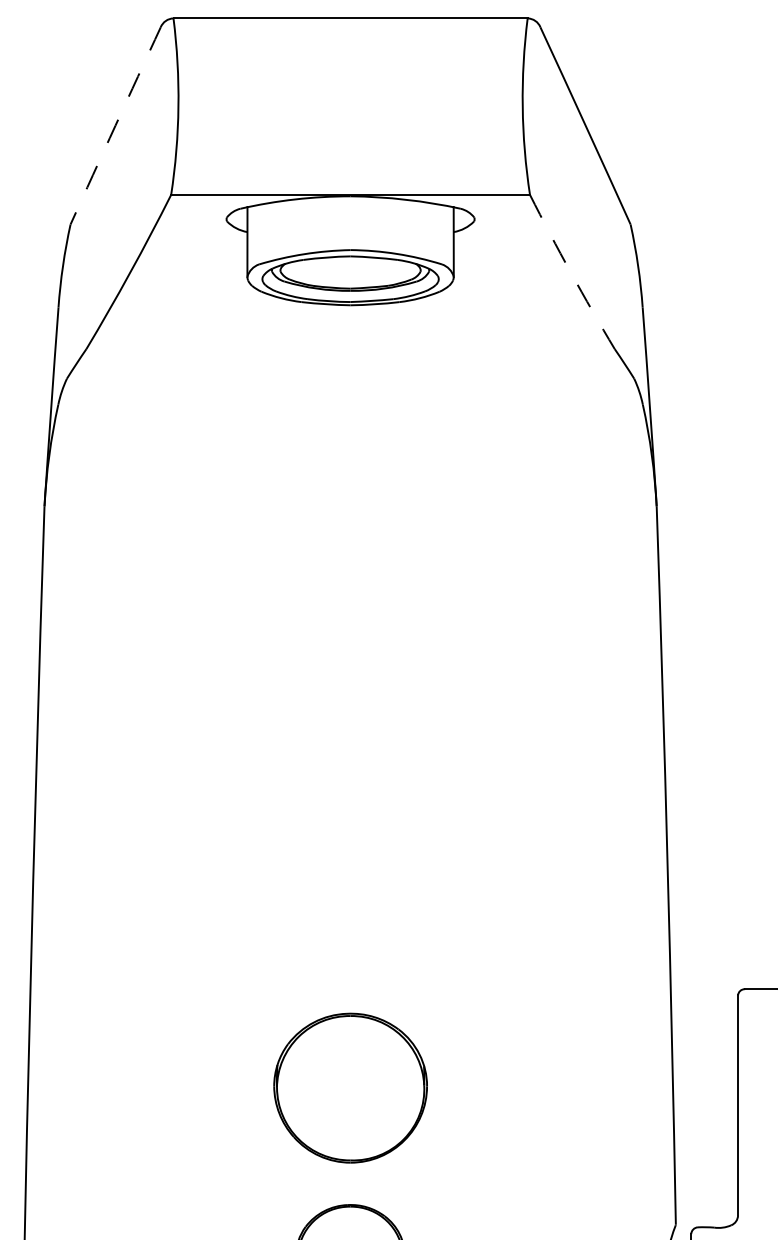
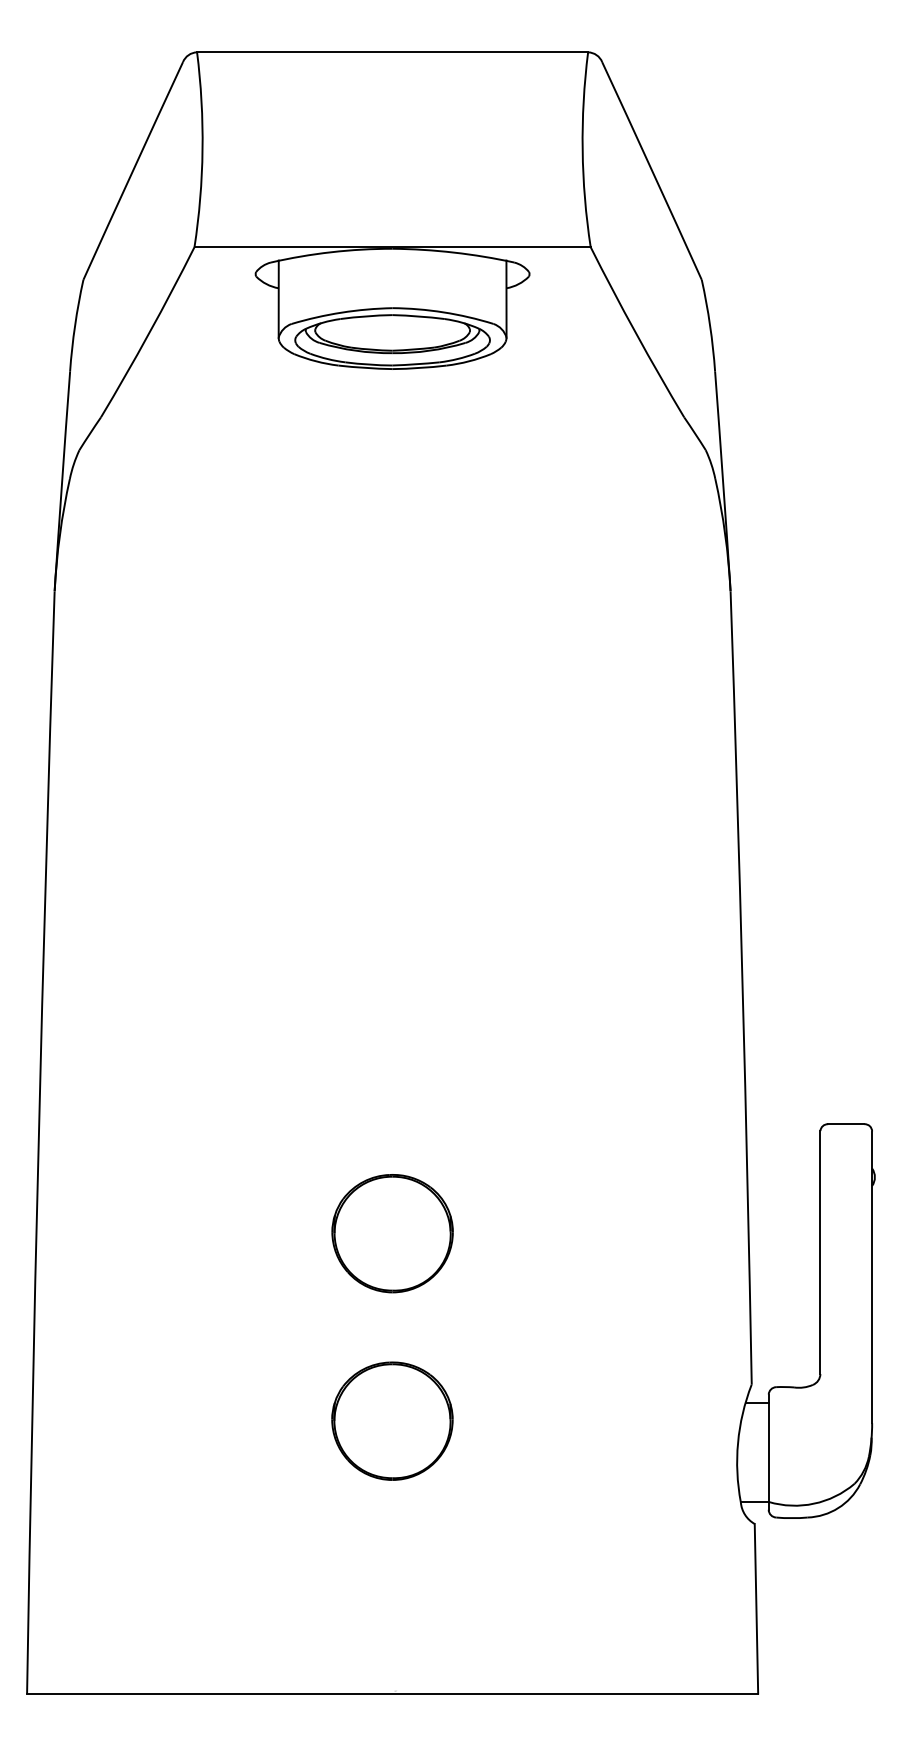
arc: (115, 125) -> (132, 170), dashed -> solid
arc: (570, 273) -> (635, 333), dashed -> solid
part: (350, 1088) -> (392, 1233), size x0.71

